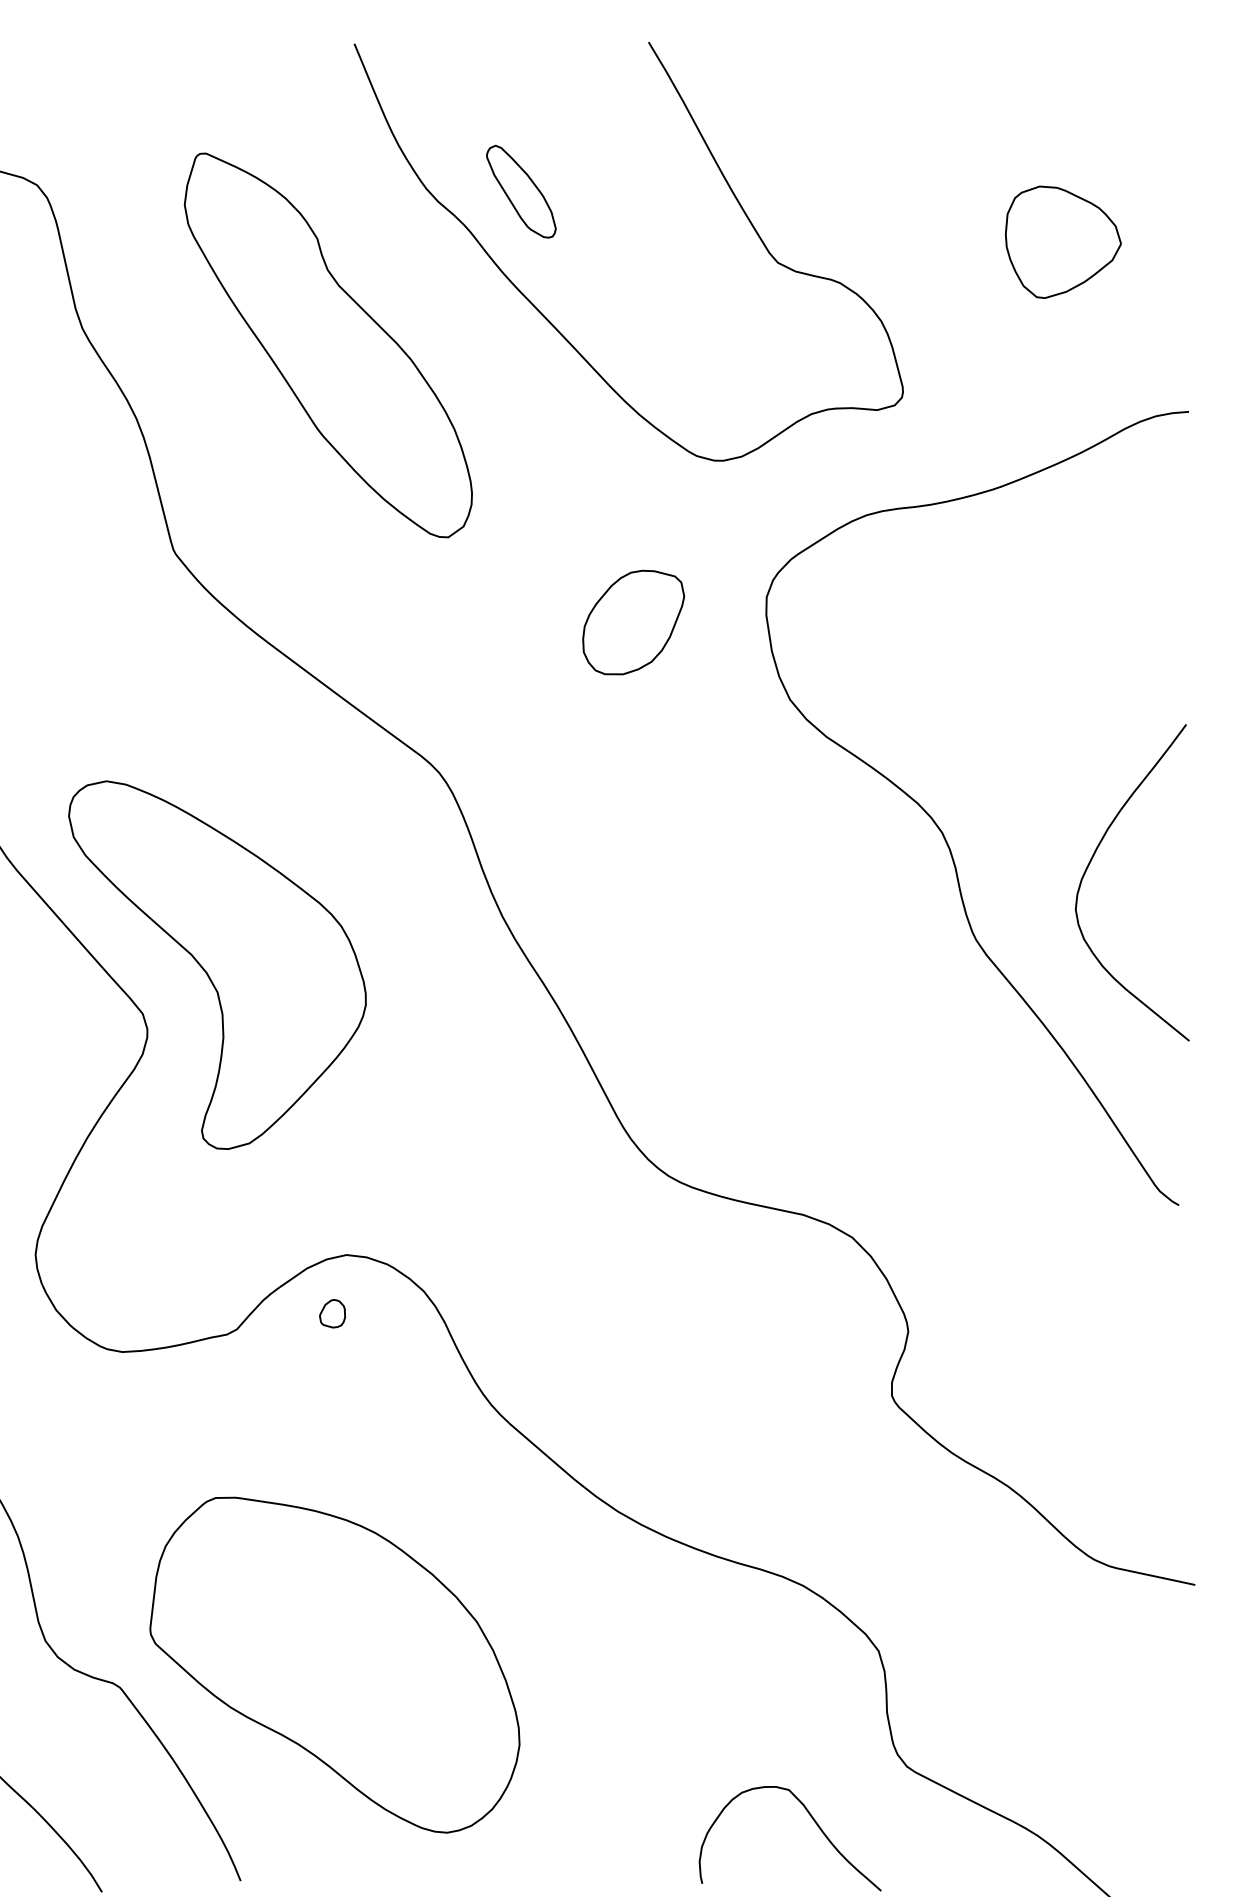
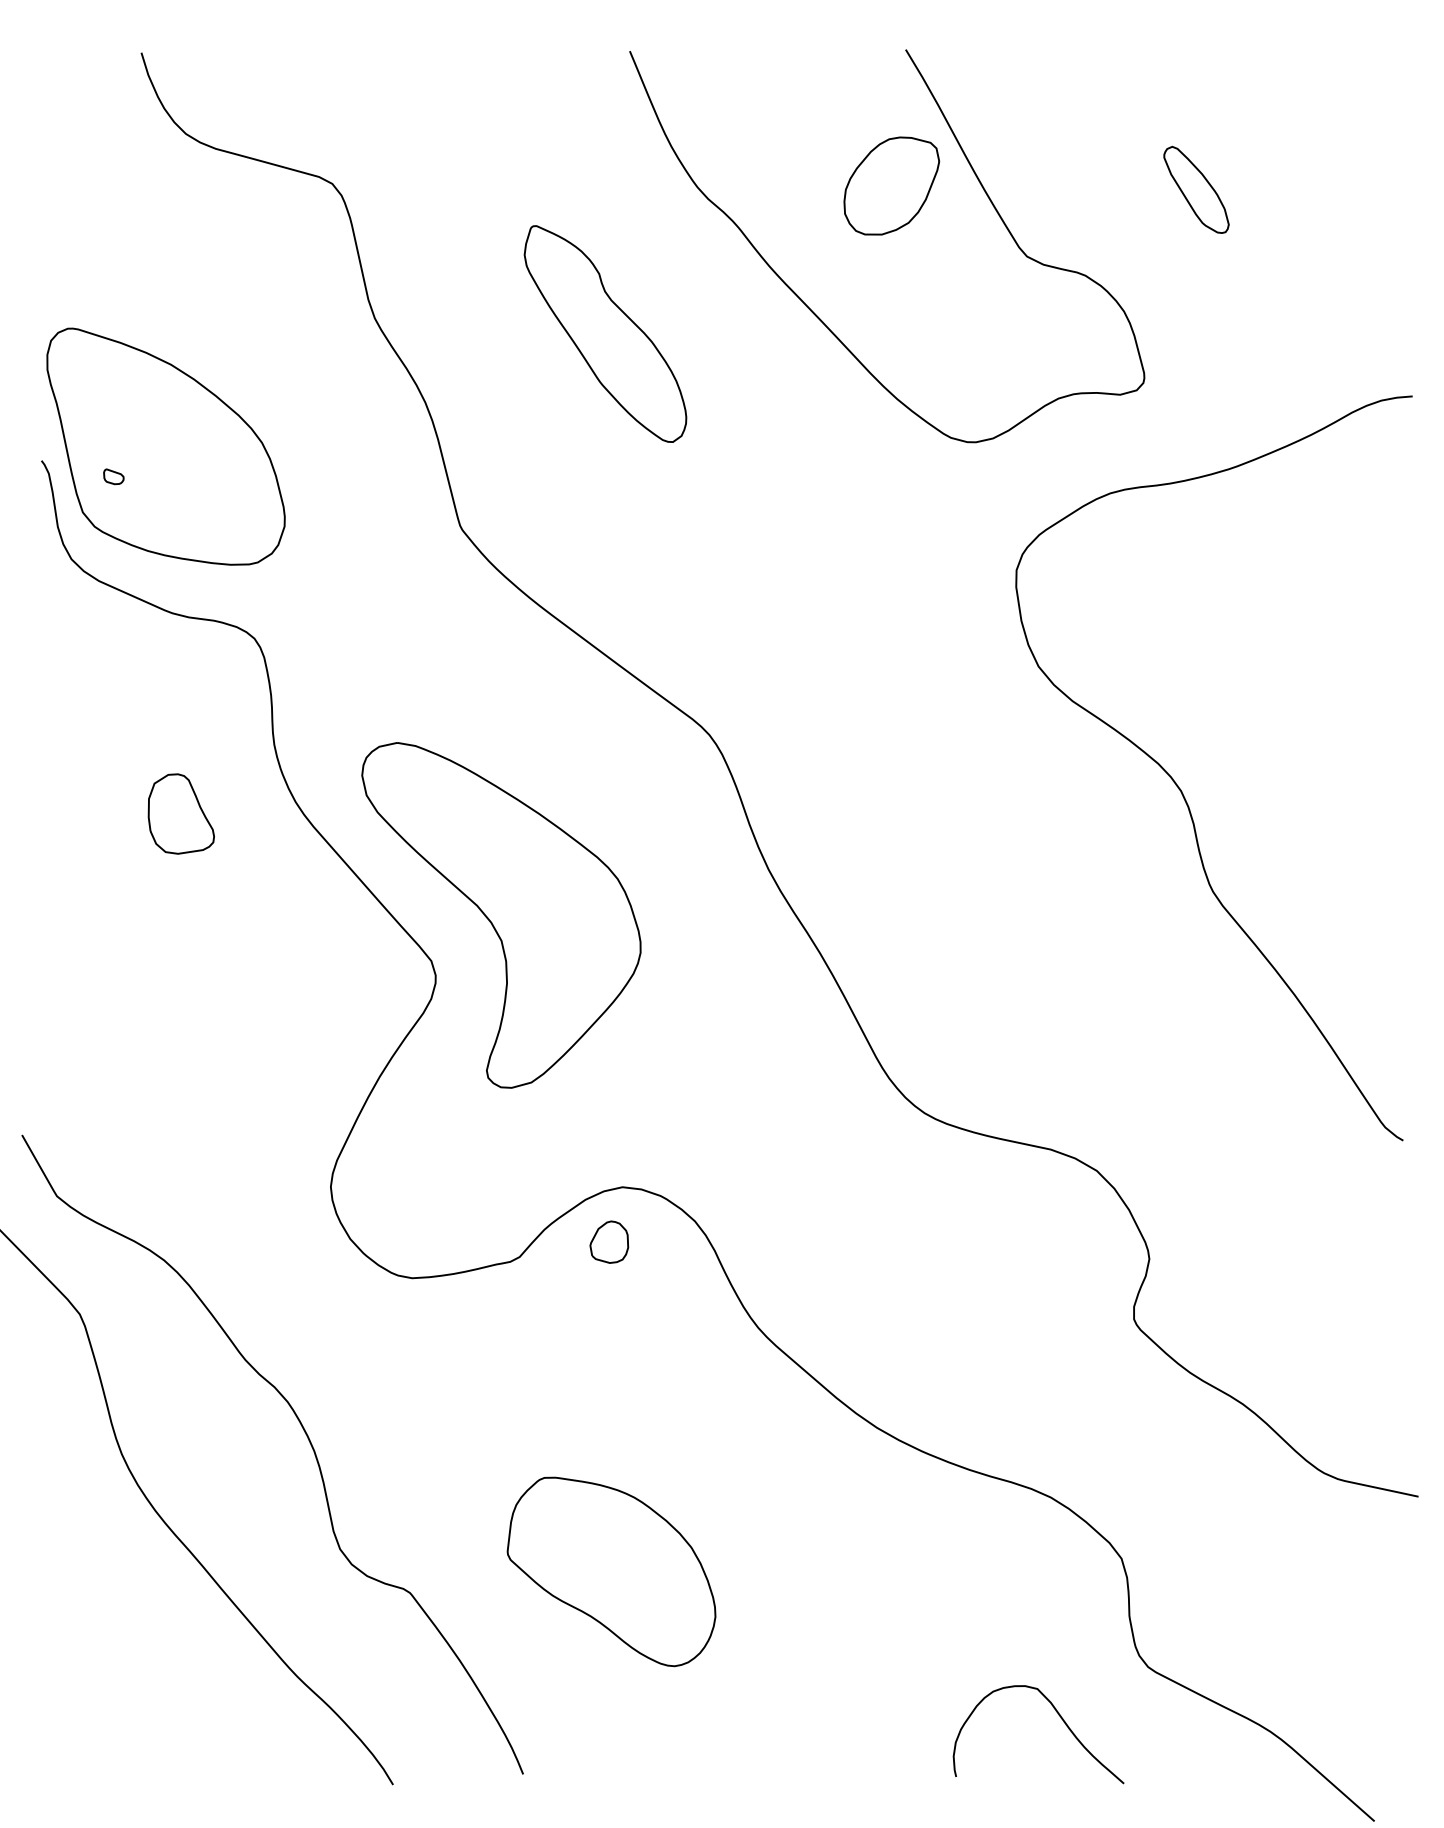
part: (521, 191) -> (1196, 189), moved
part: (1063, 242) -> (1294, 237), removed
part: (328, 344) -> (605, 333), size x0.6
part: (633, 621) -> (891, 185), moved
curve: (1091, 860) -> (1321, 817), removed
part: (332, 1313) -> (609, 1242), size x1.6
part: (334, 1664) -> (611, 1571), size x0.6

